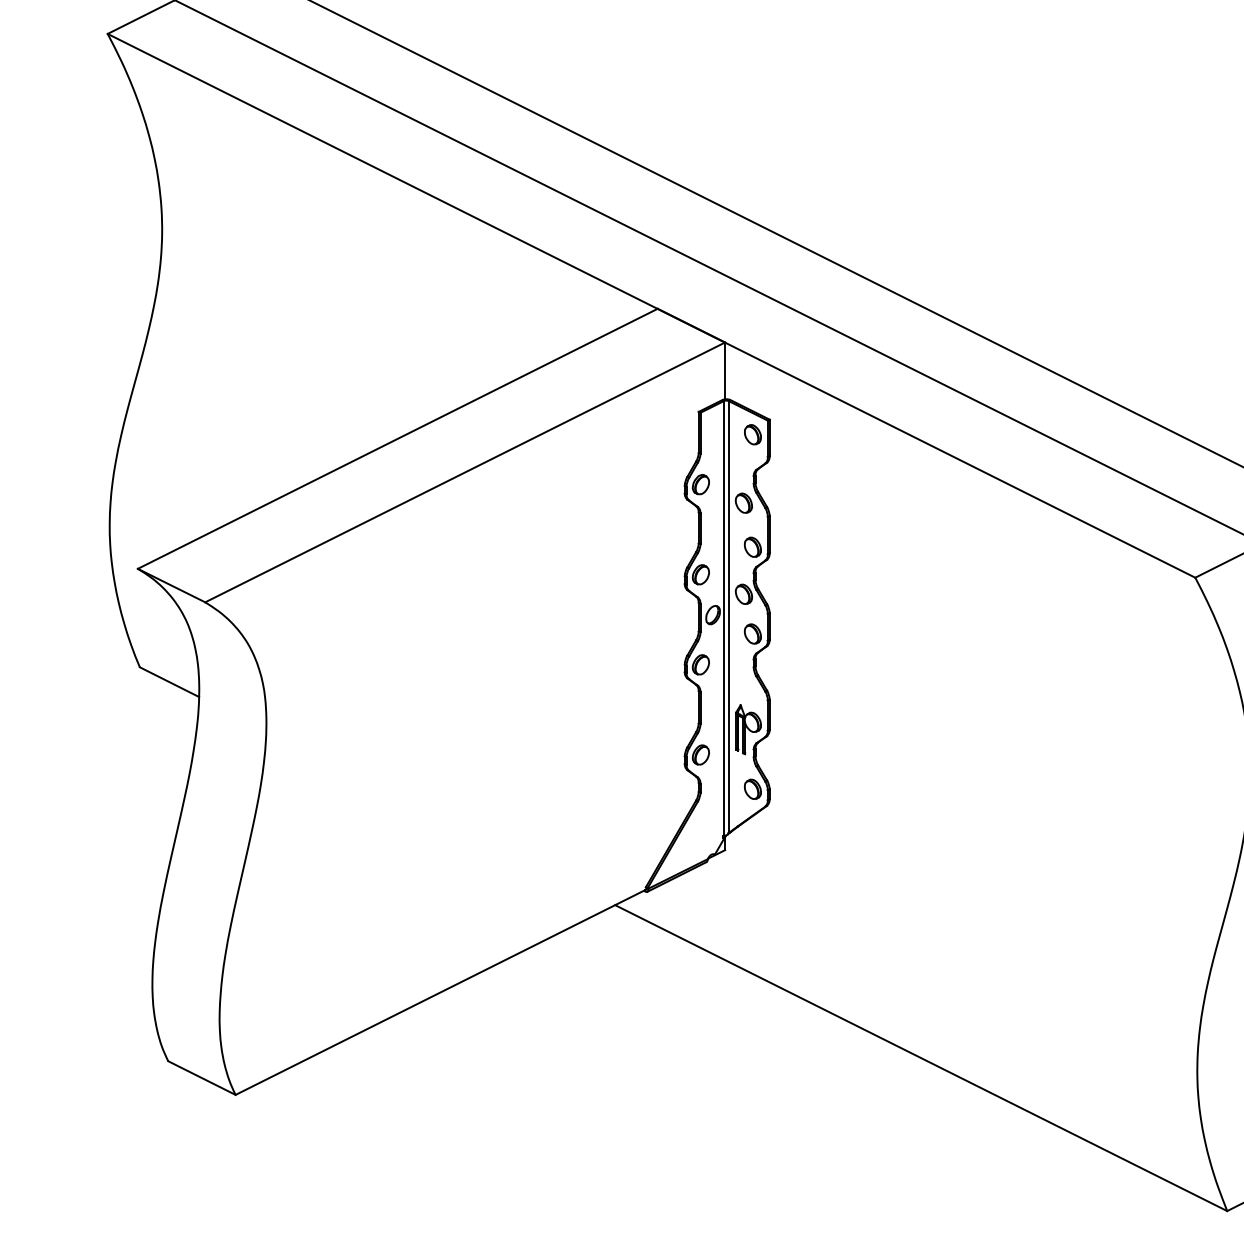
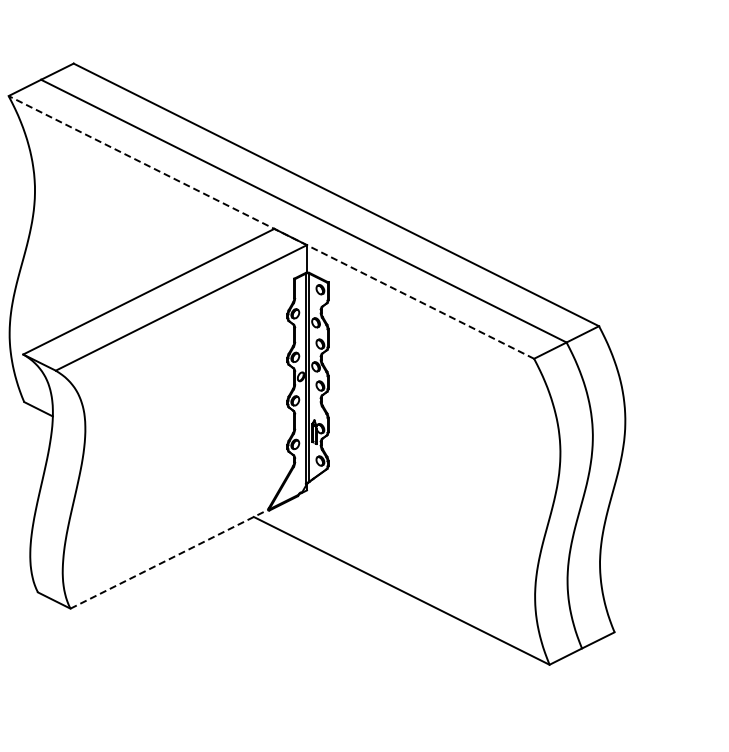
line: (651, 305) -> (271, 227), solid -> dashed
line: (440, 993) -> (169, 559), solid -> dashed

